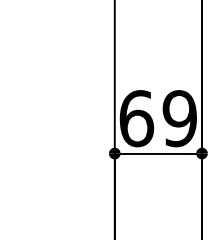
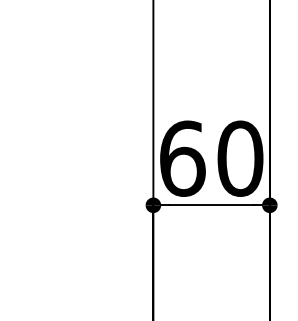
text: (180, 118) -> (240, 158), 69 -> 60

